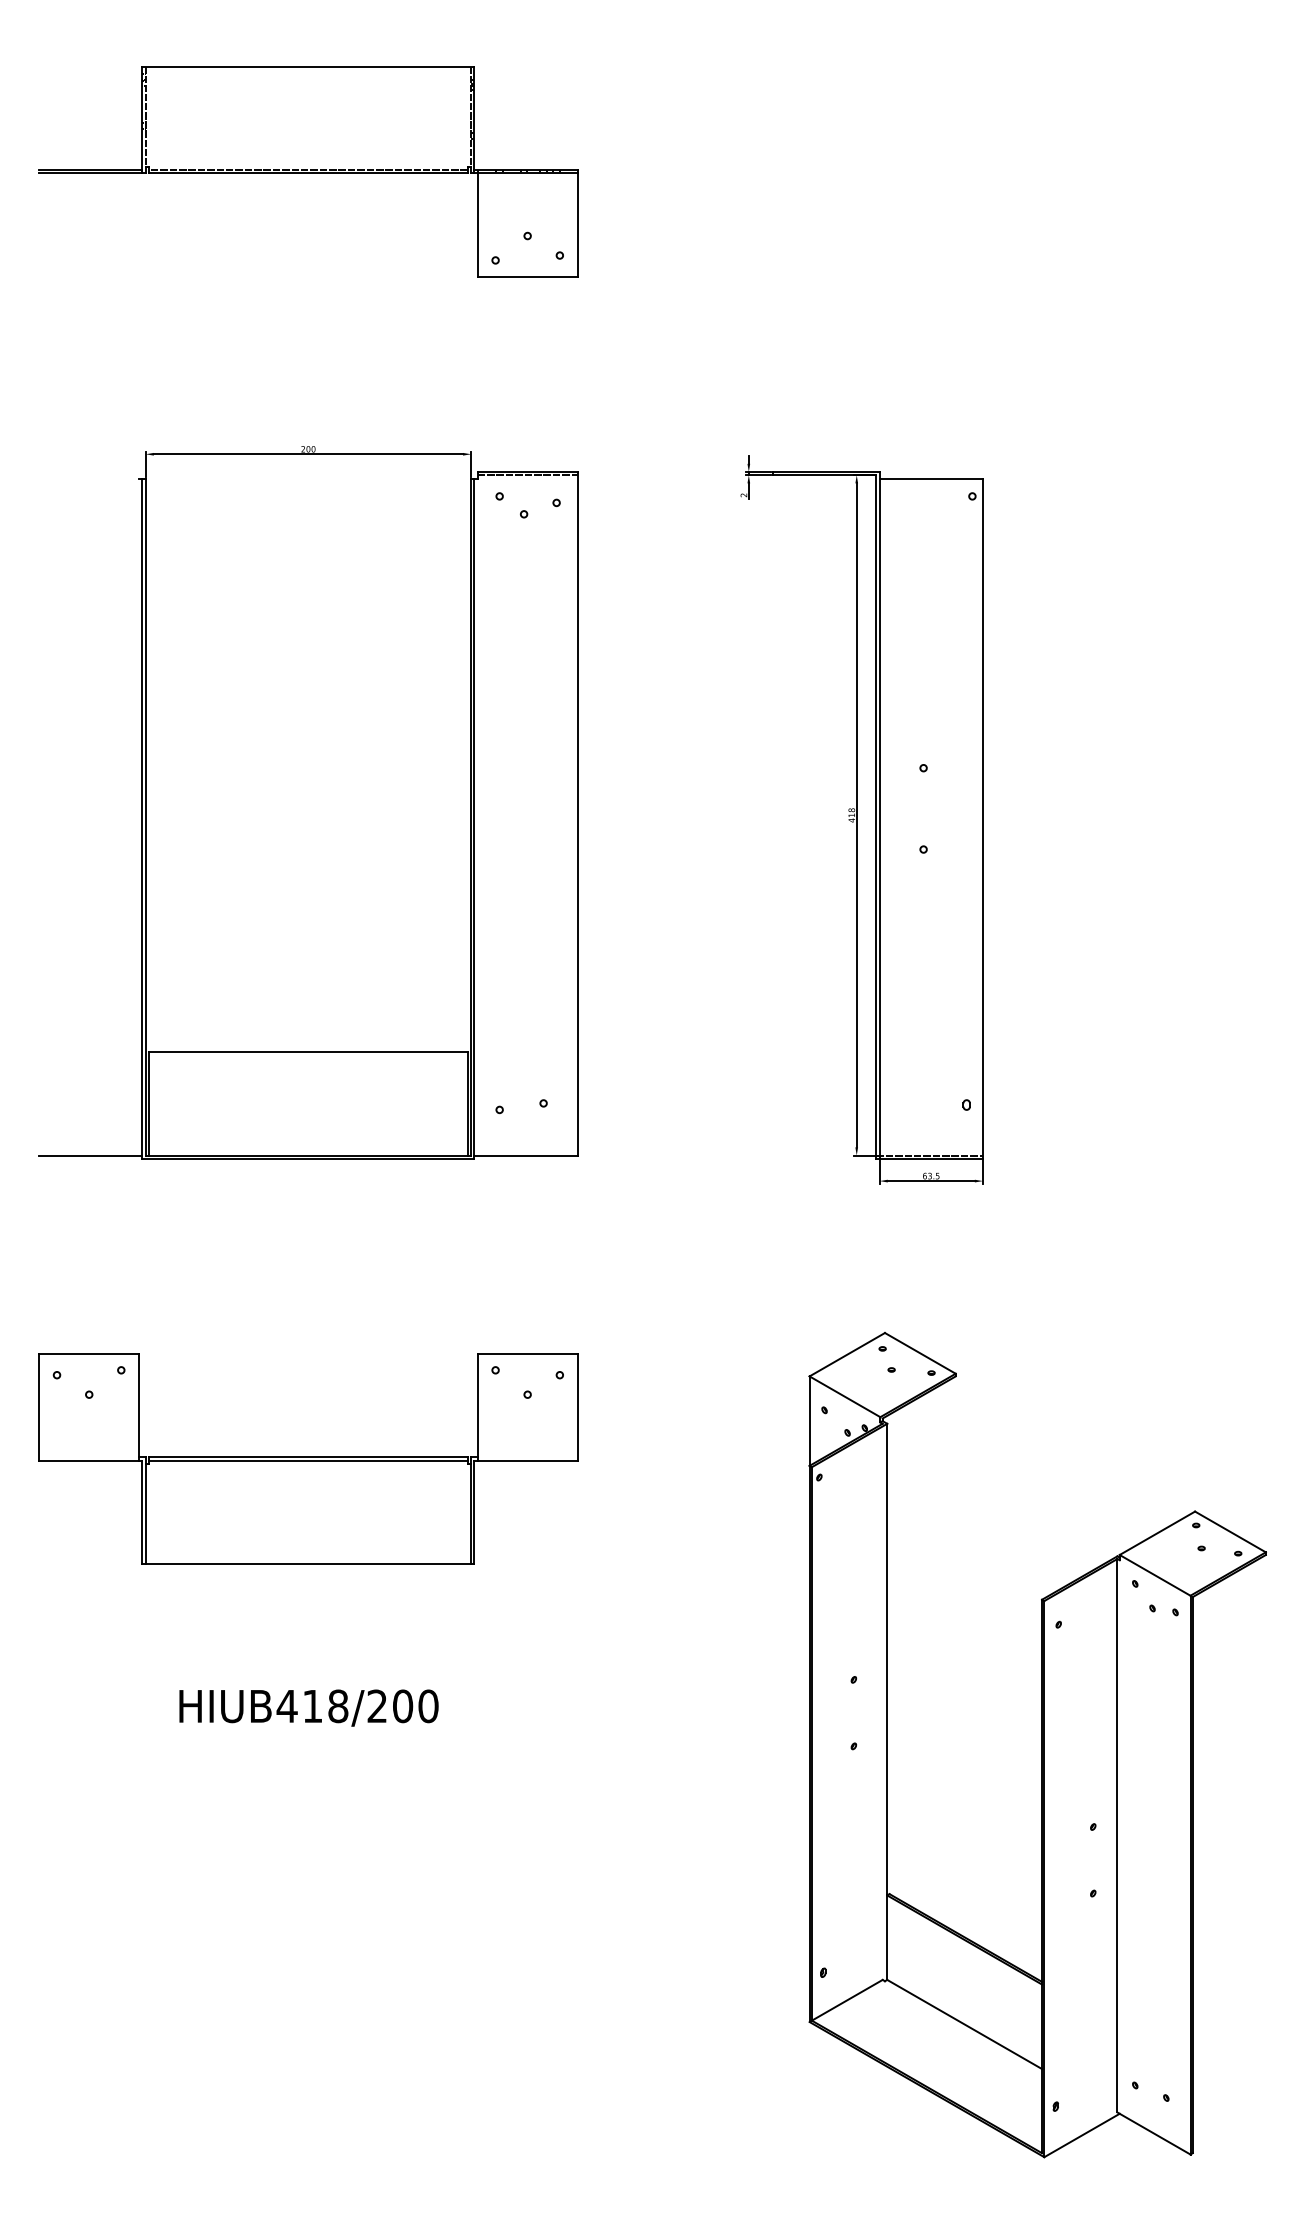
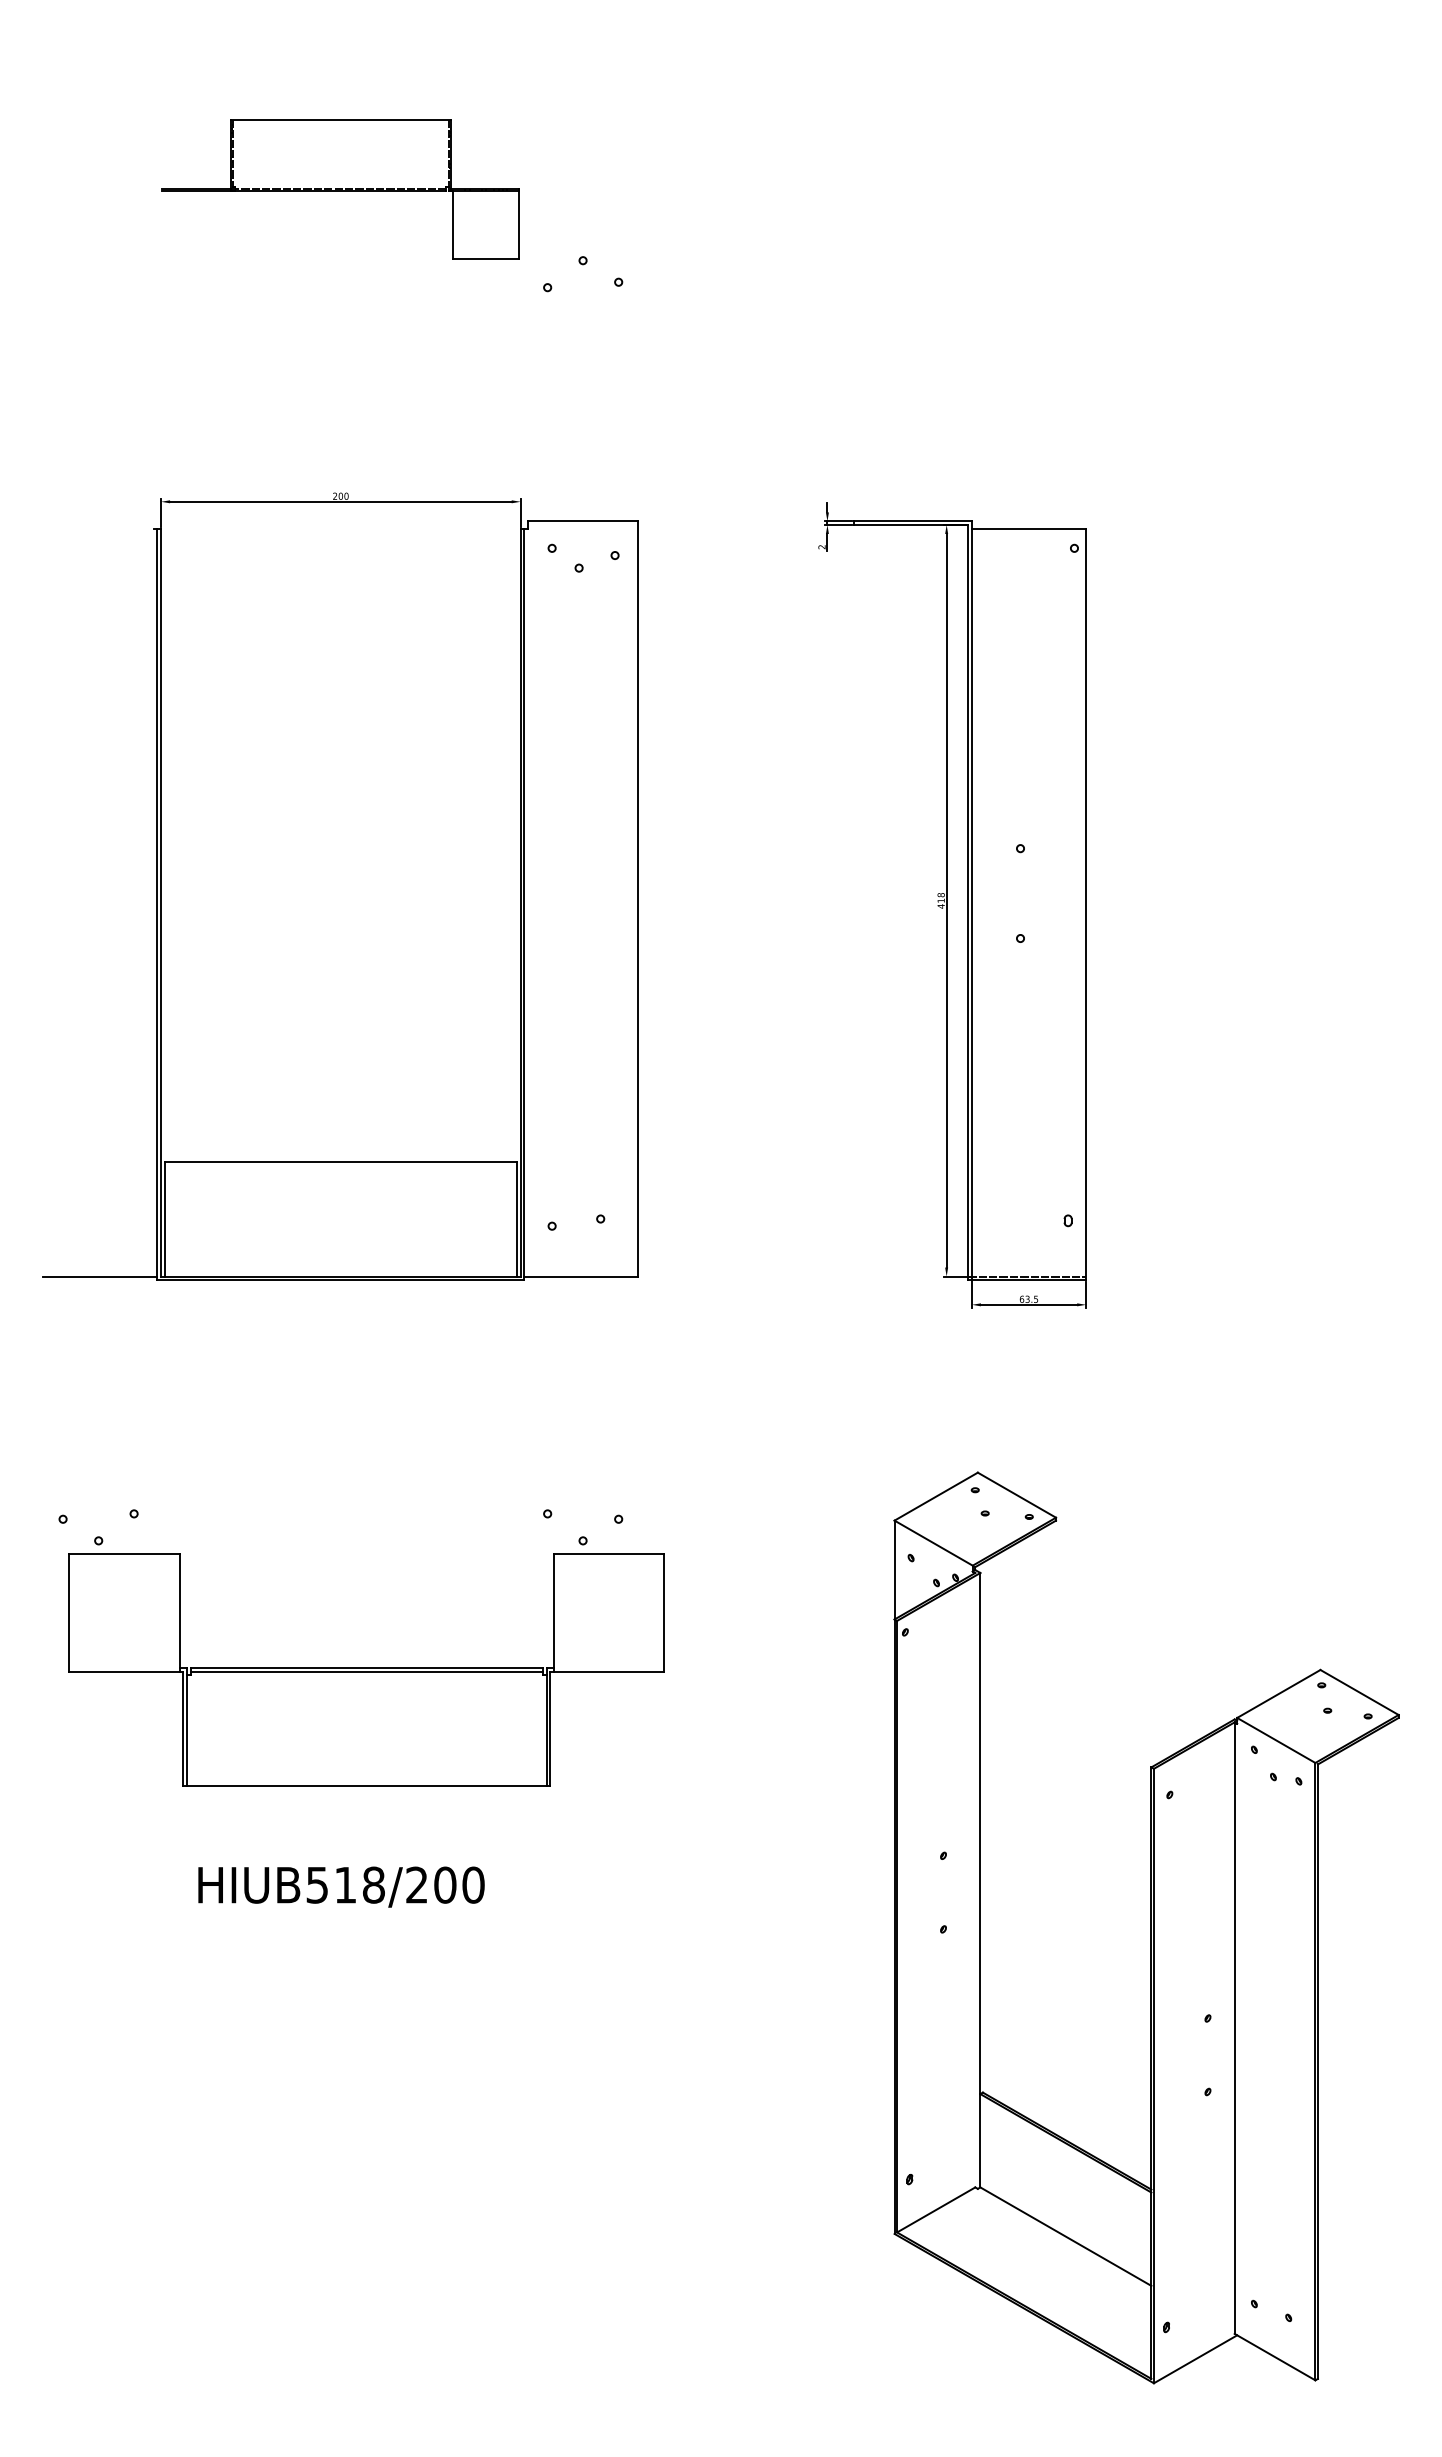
part: (308, 171) -> (340, 189), size x0.6
line: (527, 475) -> (582, 525), removed
part: (308, 1458) -> (366, 1669), moved
text: (287, 1706) -> (317, 1885), HIUB418/200 -> HIUB518/200

